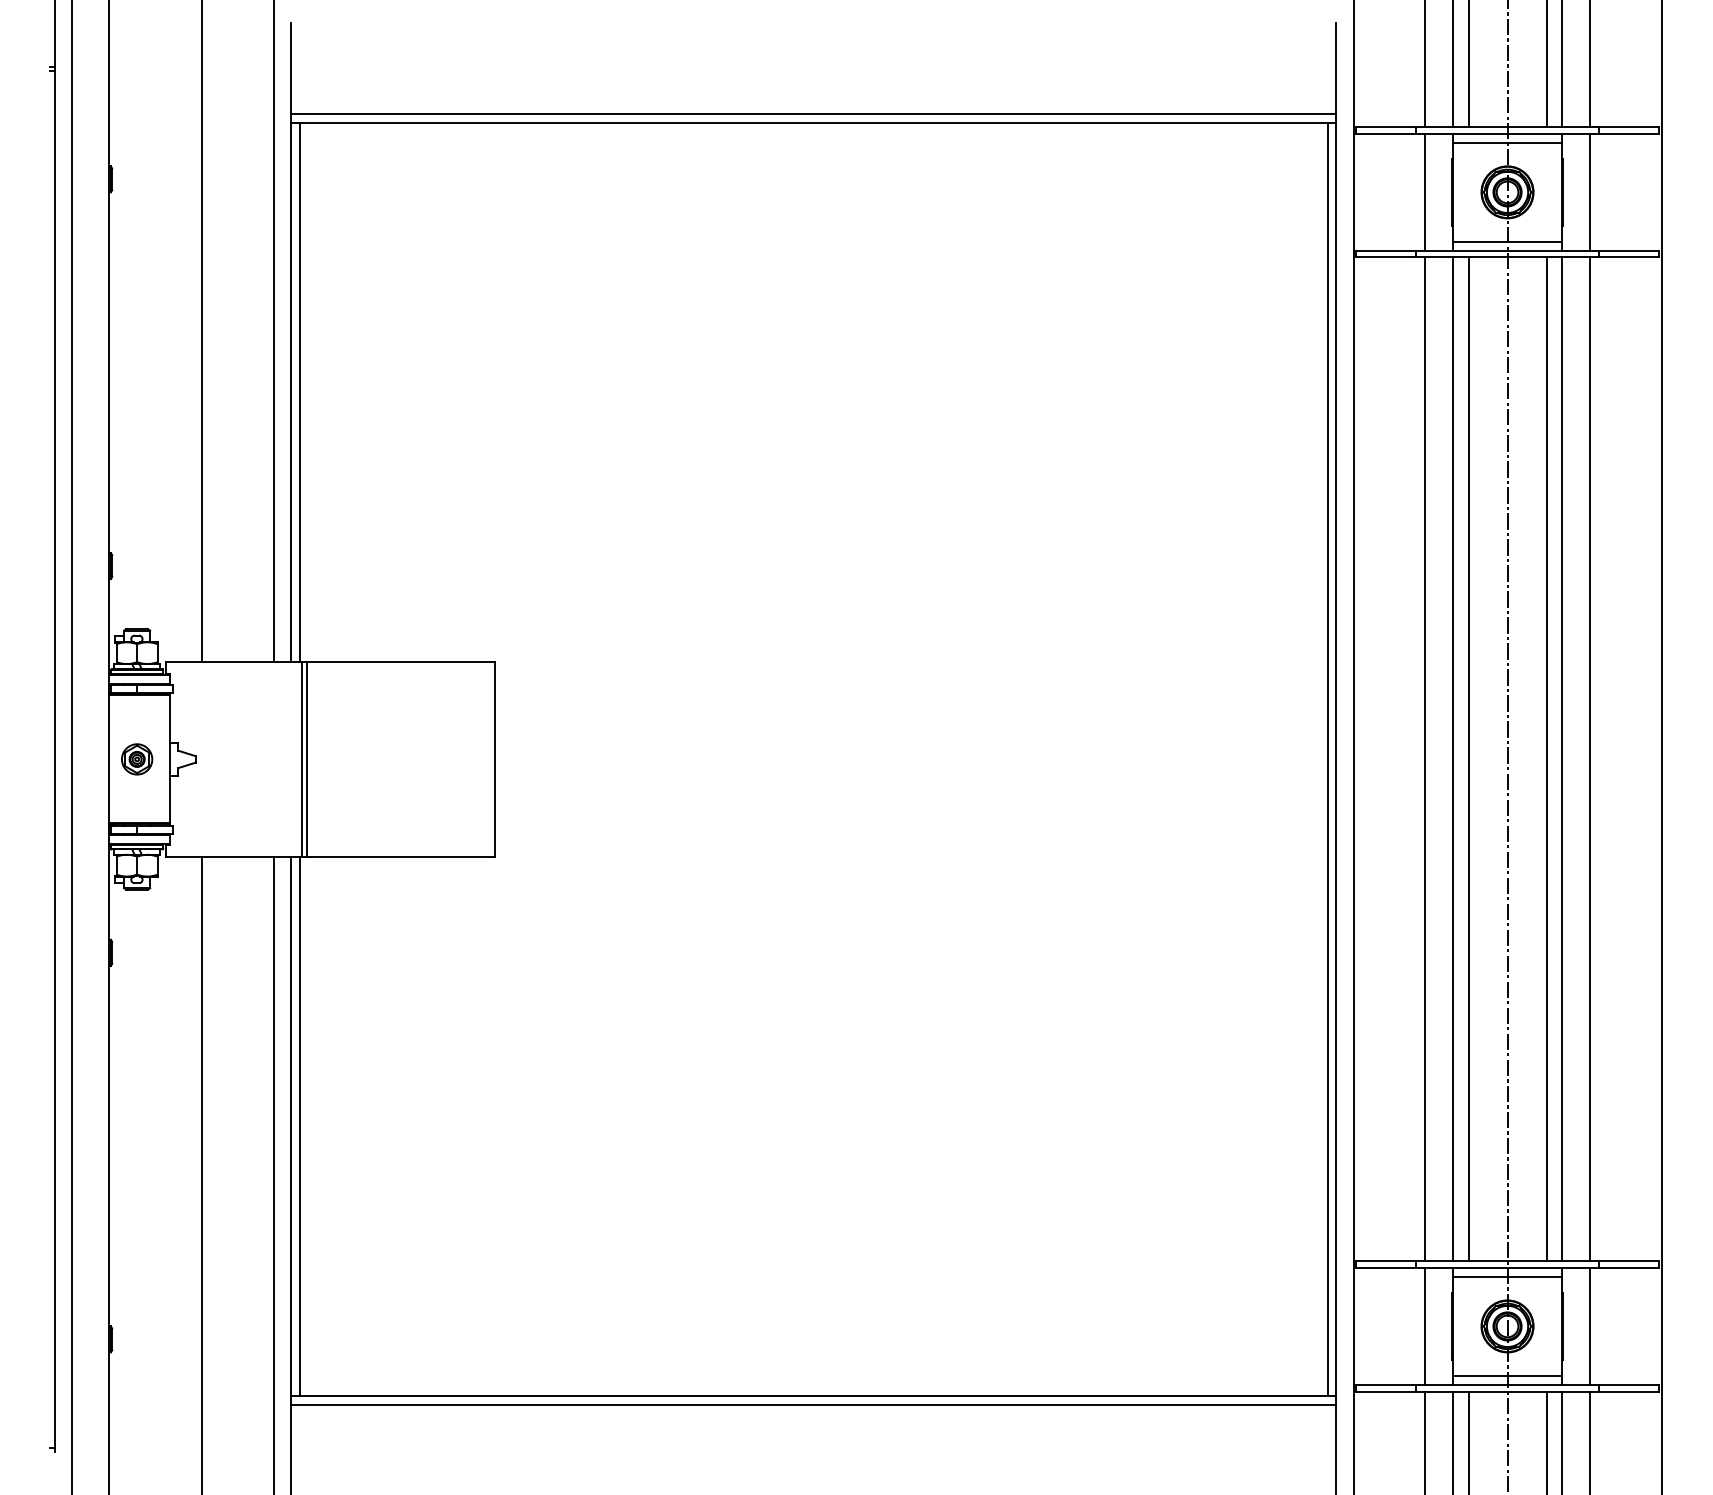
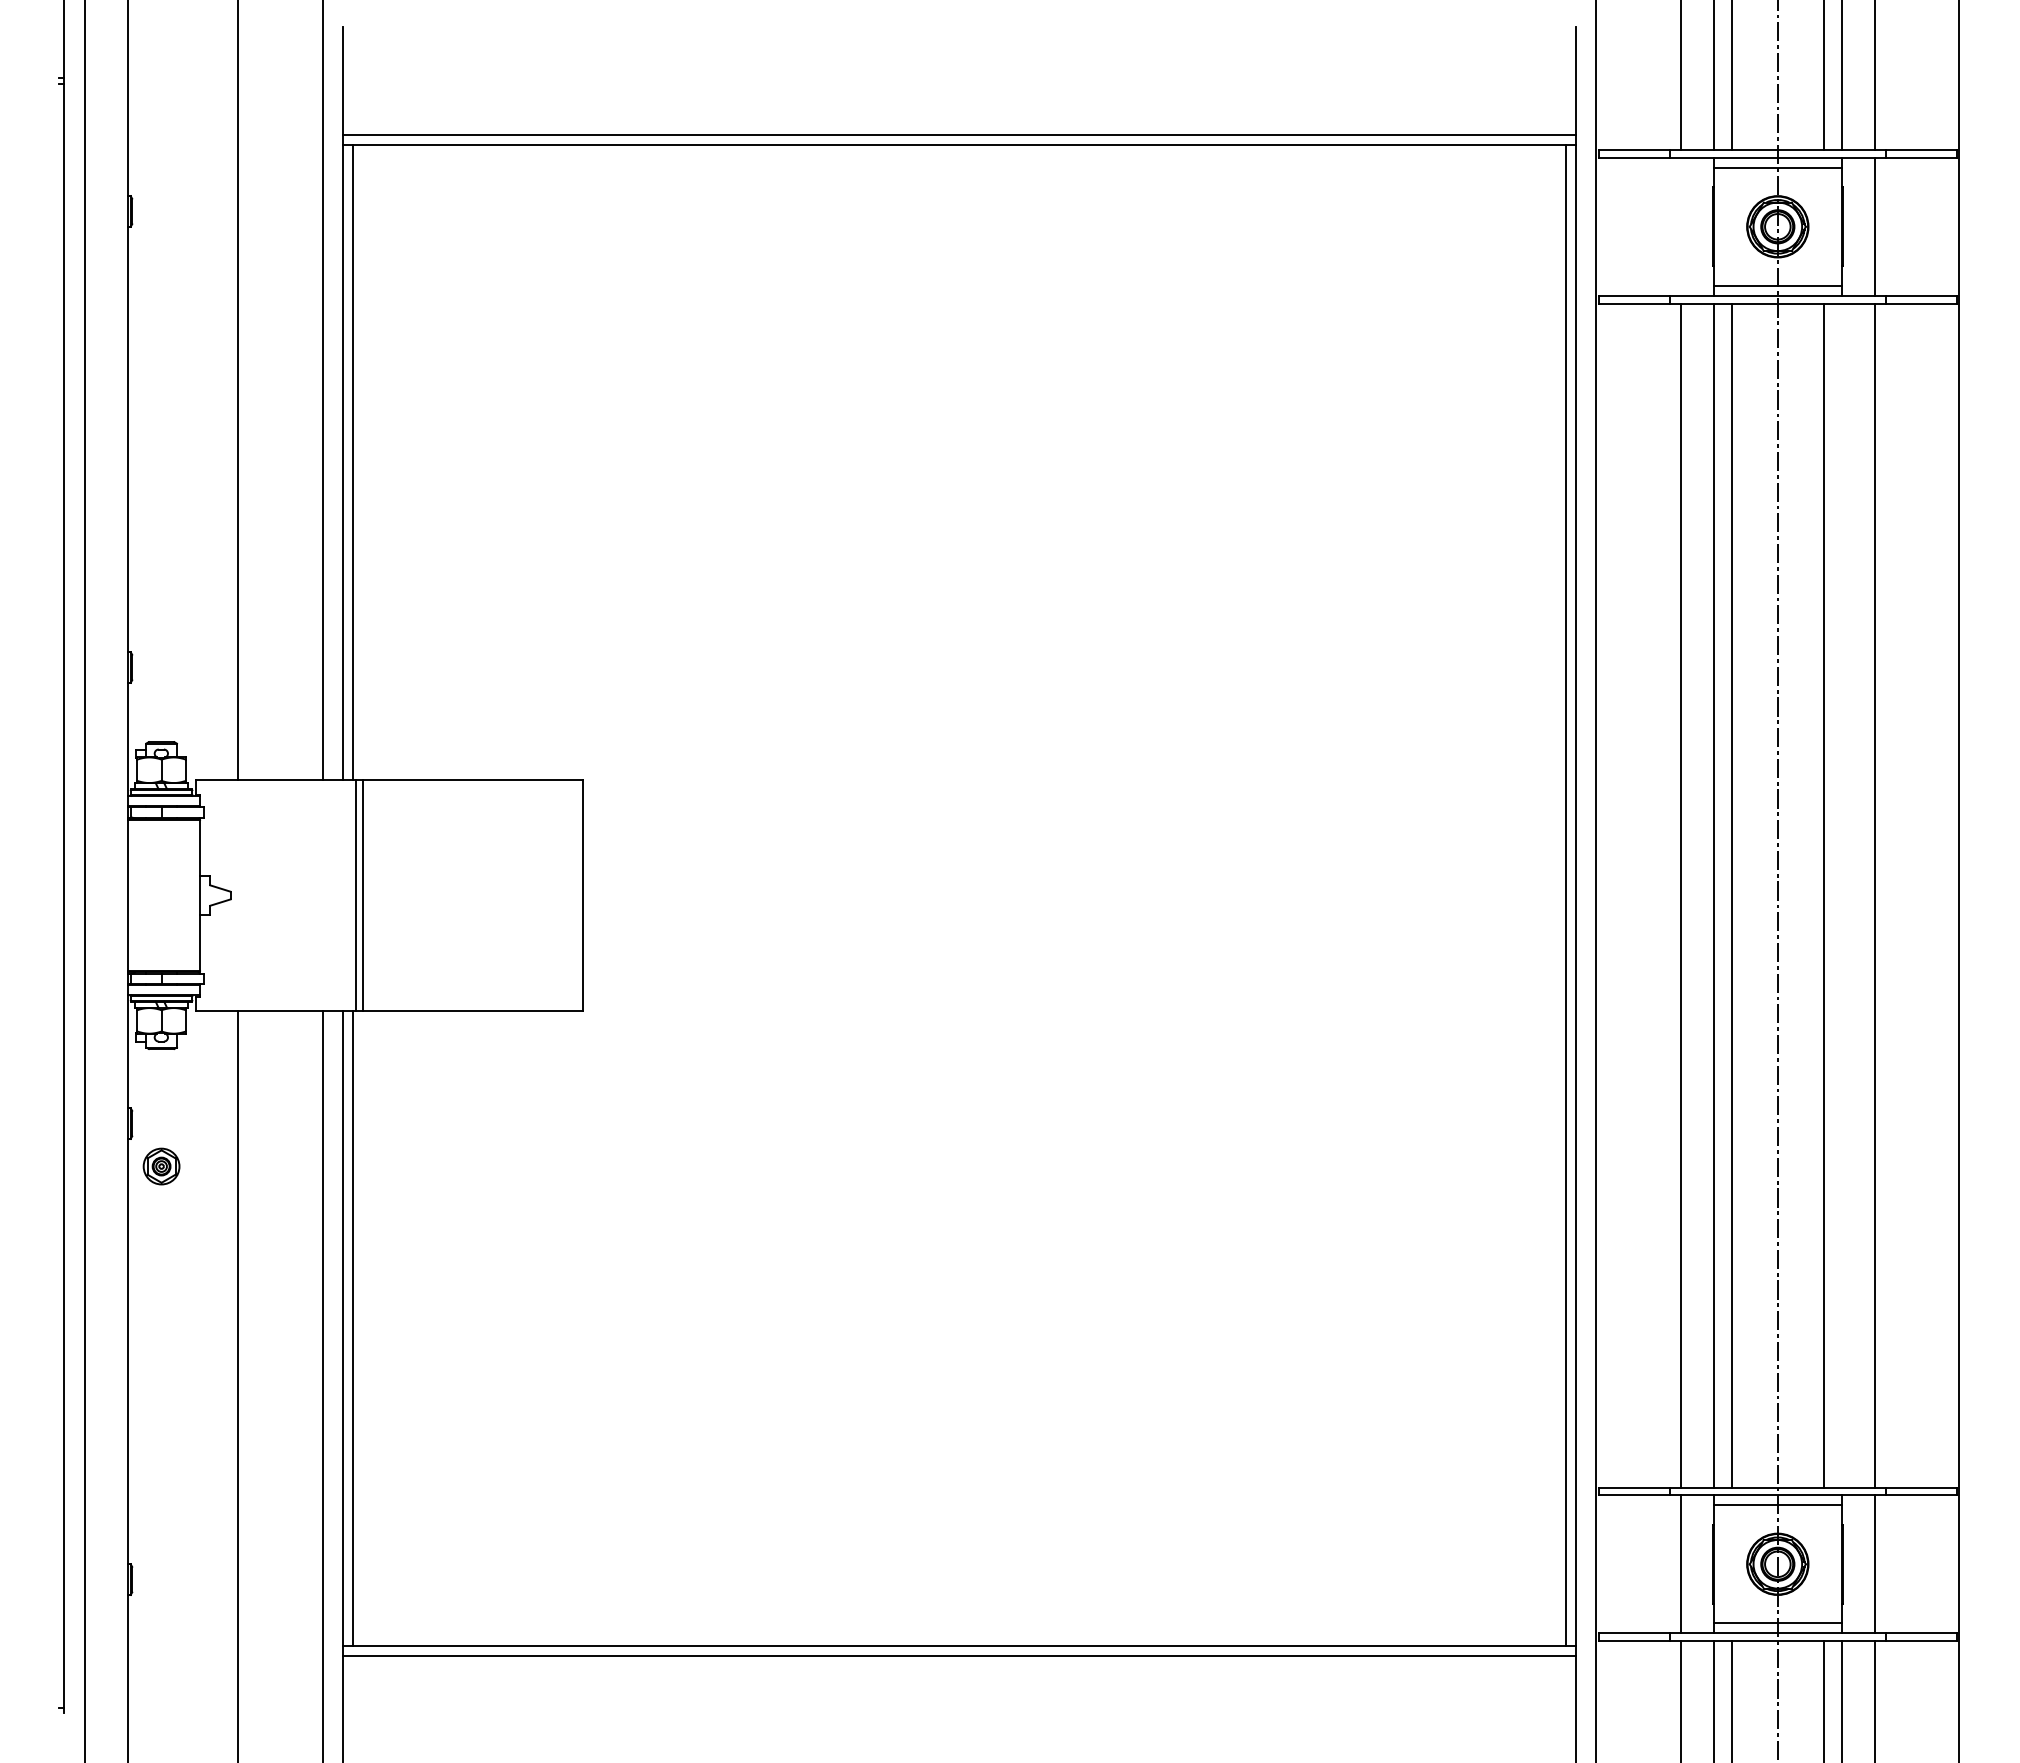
line: (1425, 192) -> (1680, 226), removed
part: (137, 759) -> (161, 1166), moved
line: (1561, 759) -> (1841, 895), removed

